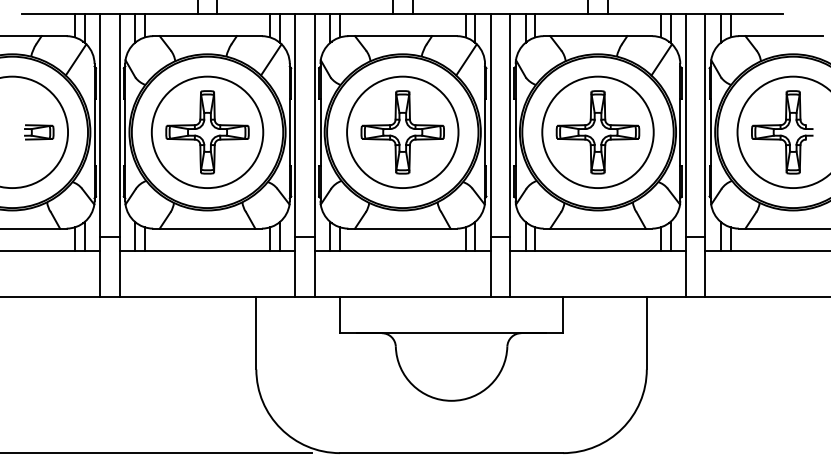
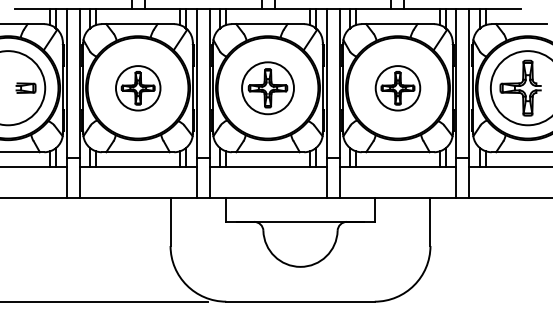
part: (208, 132) -> (138, 88), size x0.6
part: (401, 132) -> (267, 88), size x0.7
part: (597, 132) -> (397, 88), size x0.6

